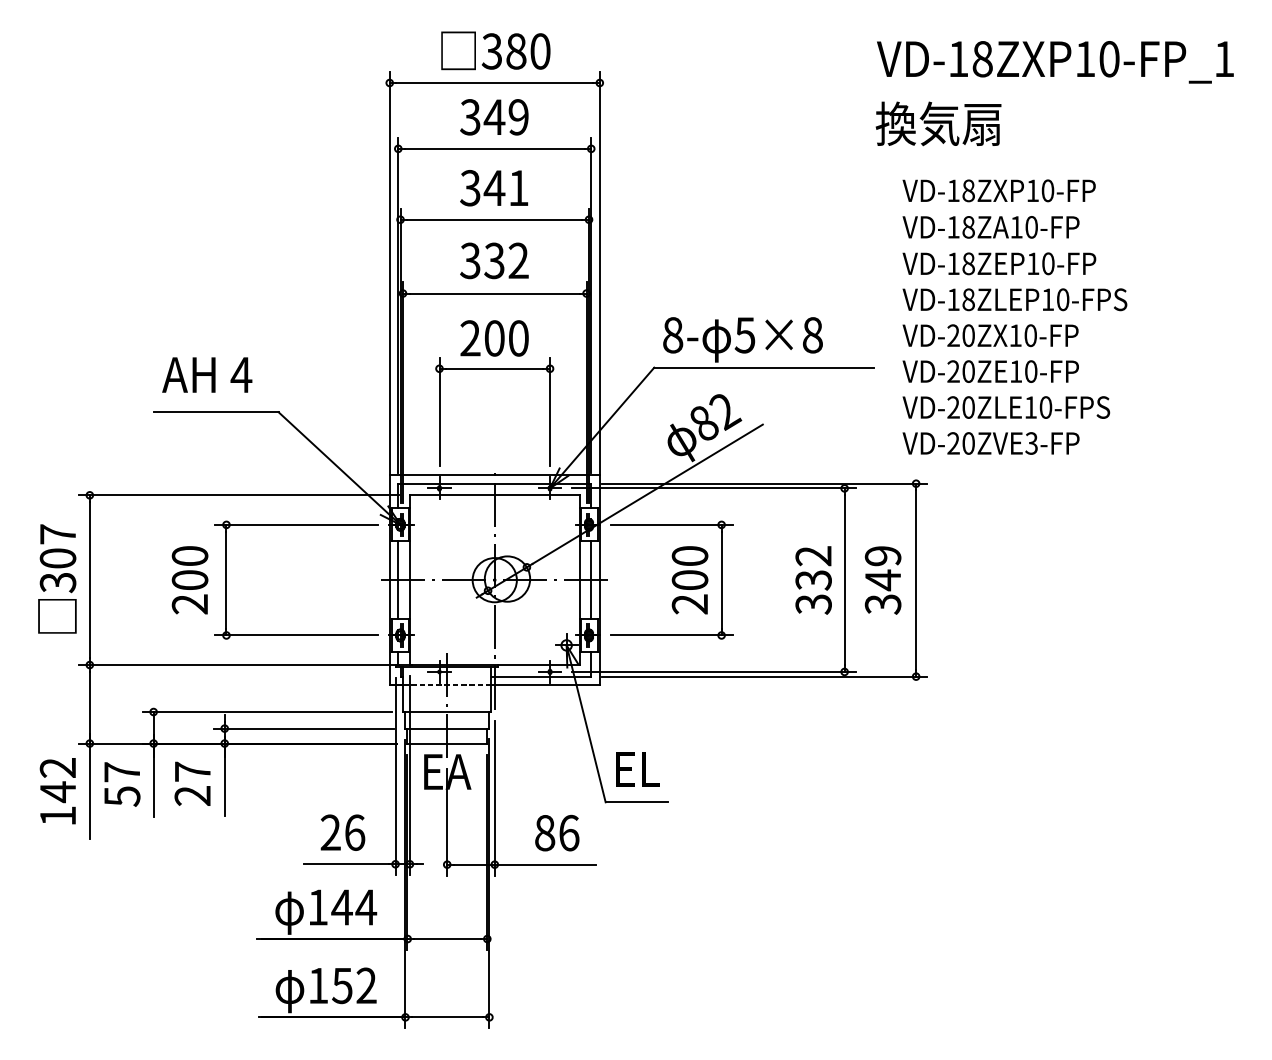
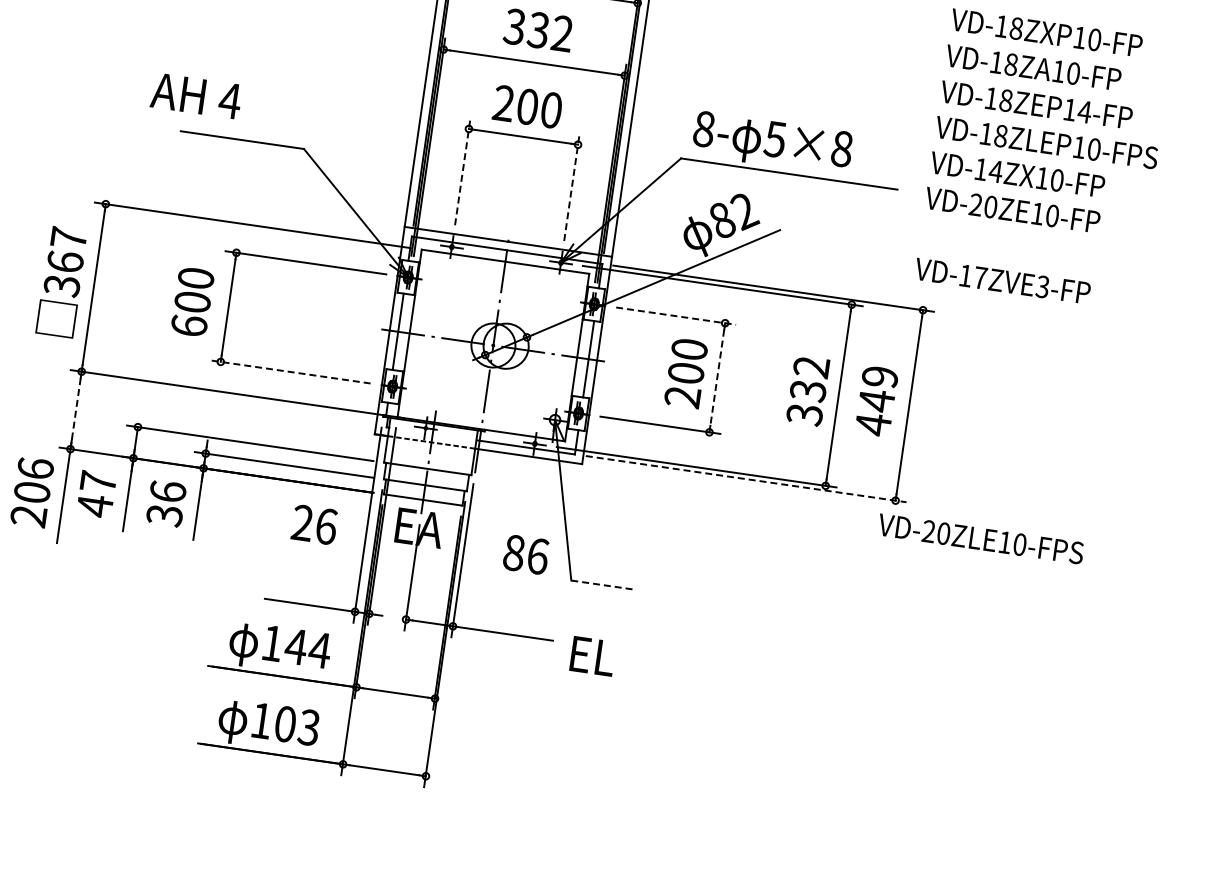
text: (1048, 263) -> (1085, 111), VD-18ZEP10-FP -> VD-18ZEP14-FP
text: (961, 335) -> (988, 170), VD-20ZX10-FP -> VD-14ZX10-FP
text: (207, 374) -> (196, 95), moved
text: (1006, 407) -> (981, 539), moved
line: (439, 411) -> (462, 171), solid -> dashed
line: (550, 411) -> (572, 186), solid -> dashed
text: (960, 443) -> (972, 276), VD-20ZVE3-FP -> VD-17ZVE3-FP
line: (671, 524) -> (675, 315), solid -> dashed
text: (57, 558) -> (64, 261), 307 -> 367
line: (721, 580) -> (717, 378), solid -> dashed
text: (189, 604) -> (188, 326), 200 -> 600
text: (882, 604) -> (872, 424), 349 -> 449
line: (296, 635) -> (289, 371), solid -> dashed
line: (765, 676) -> (746, 479), solid -> dashed
line: (89, 704) -> (75, 410), solid -> dashed
text: (637, 769) -> (592, 656), moved
text: (192, 783) -> (166, 503), 27 -> 36
text: (57, 791) -> (31, 491), 142 -> 206
text: (122, 796) -> (95, 506), 57 -> 47
line: (637, 802) -> (602, 585), solid -> dashed
text: (342, 832) -> (314, 524), moved
text: (557, 832) -> (526, 554), moved
text: (354, 985) -> (297, 725), 152 -> 103

